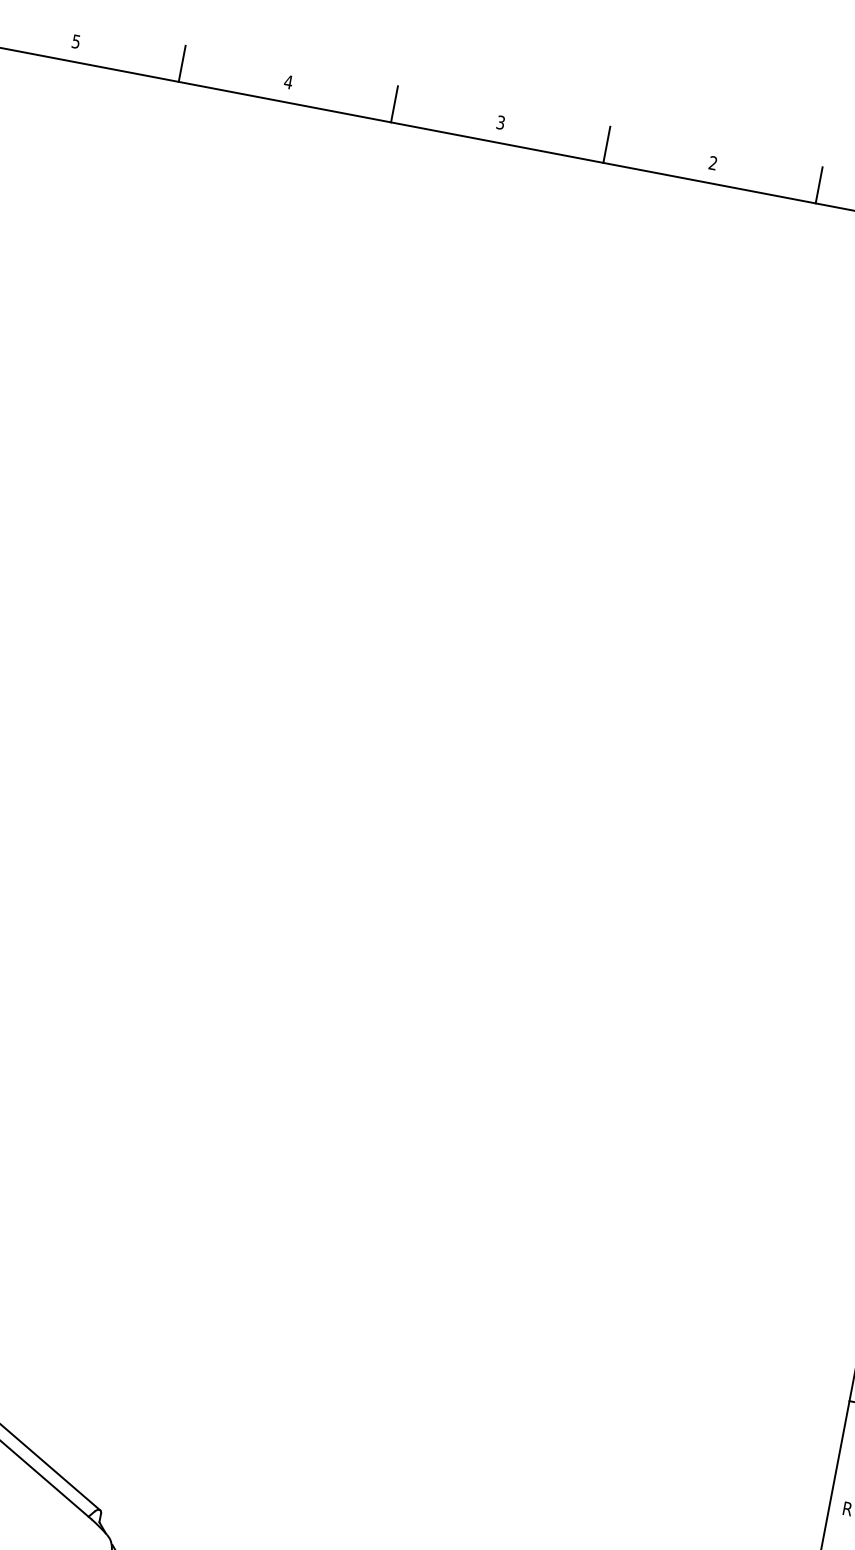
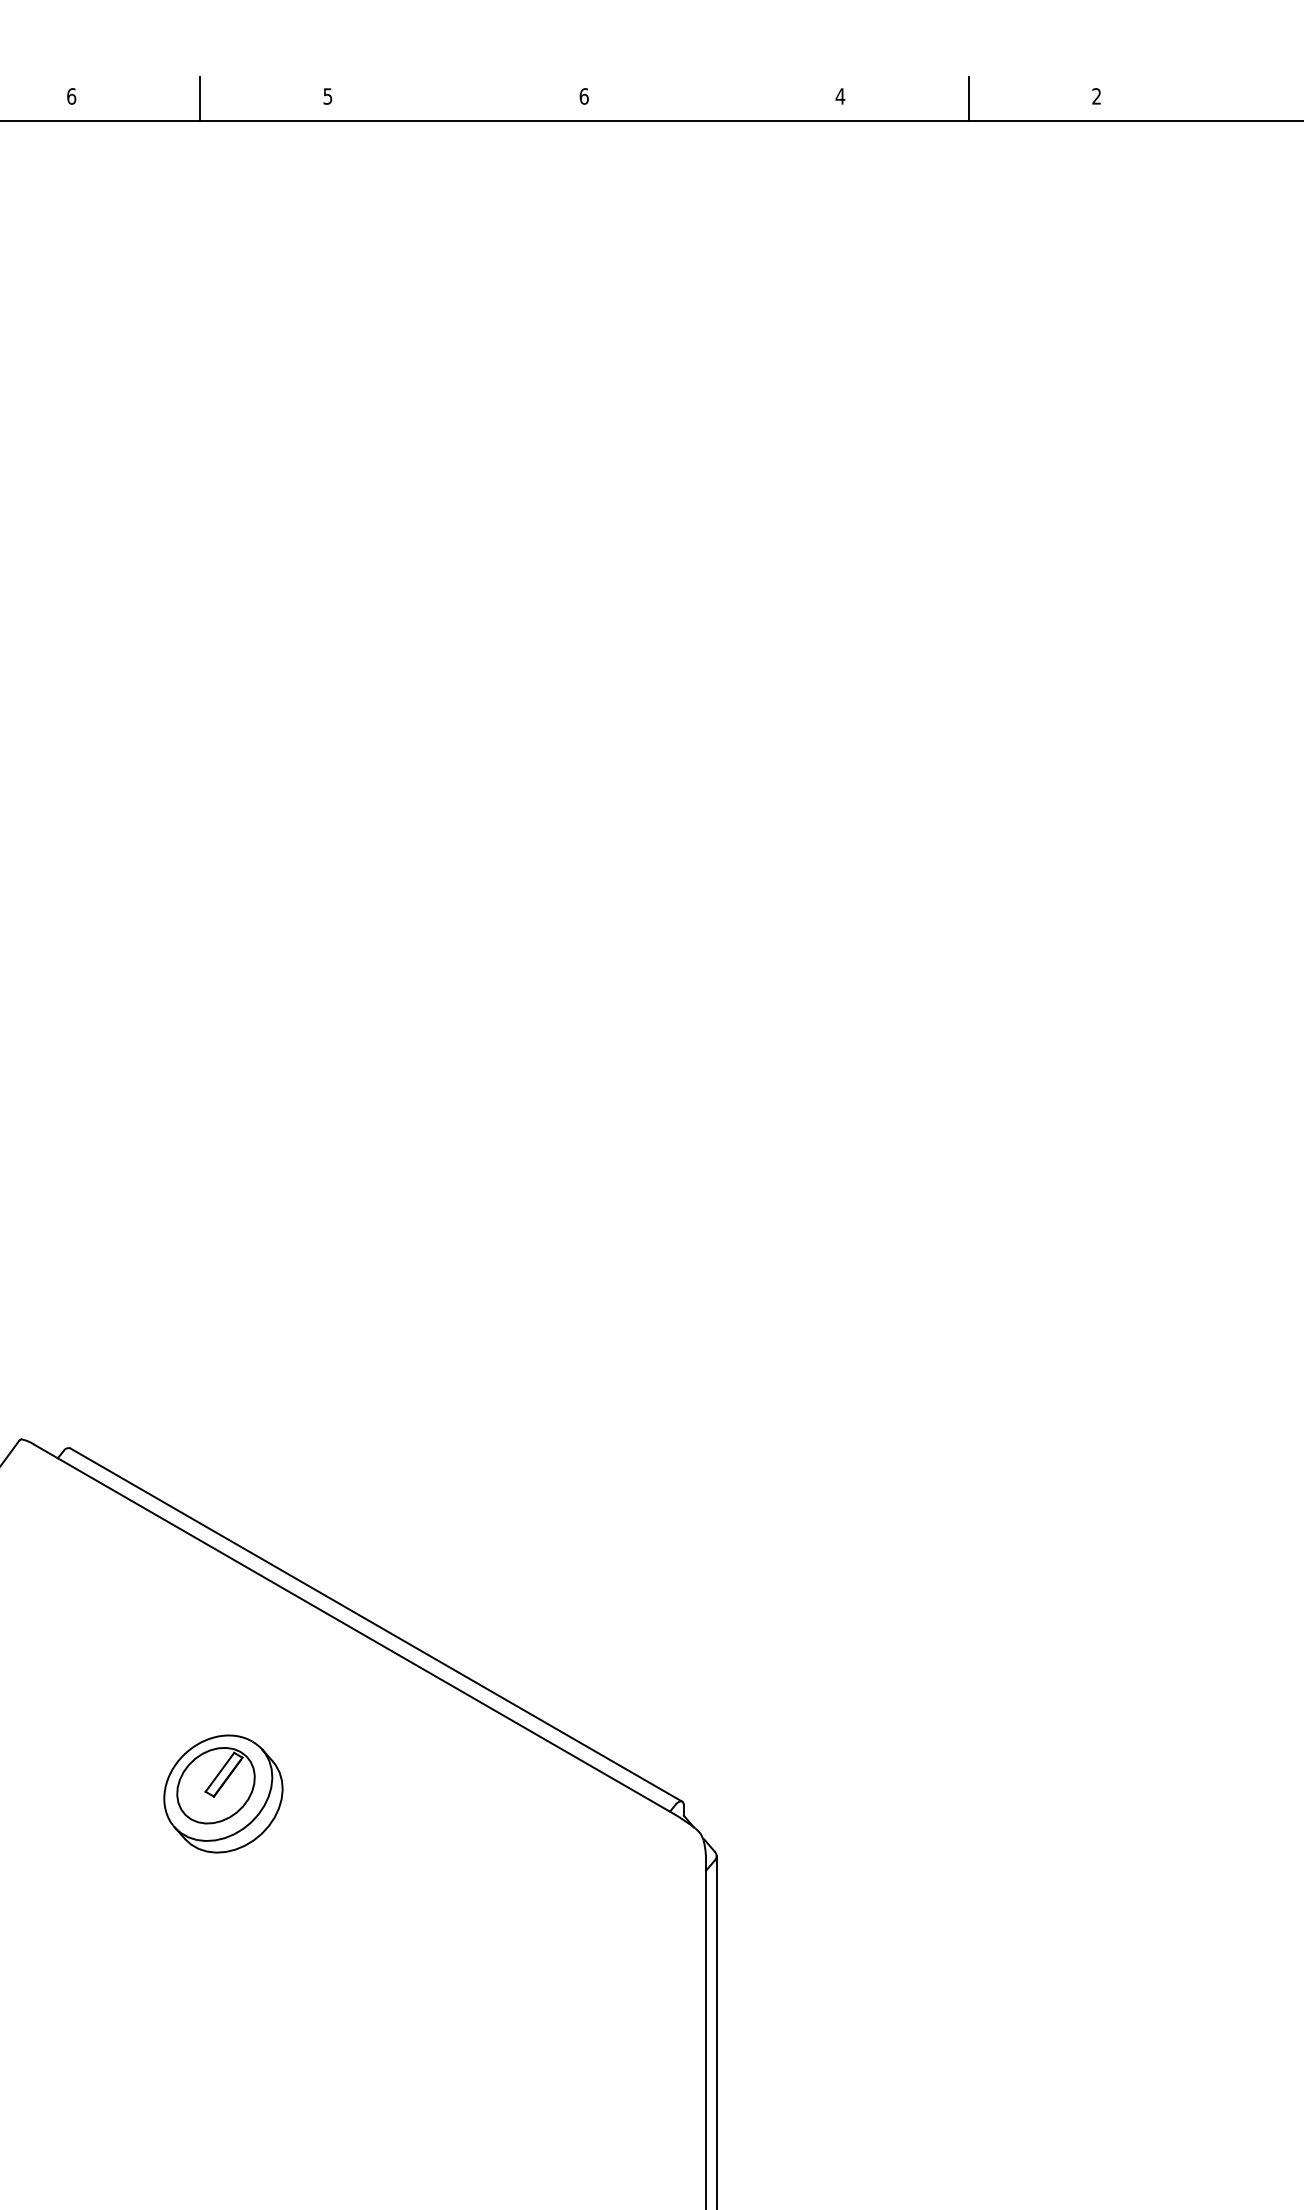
line: (182, 63) -> (456, 98), removed
text: (287, 82) -> (583, 96), 4 -> 6
line: (394, 104) -> (712, 98), removed
text: (500, 122) -> (840, 96), 3 -> 4
line: (819, 185) -> (1225, 98), removed

